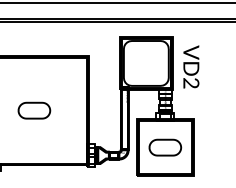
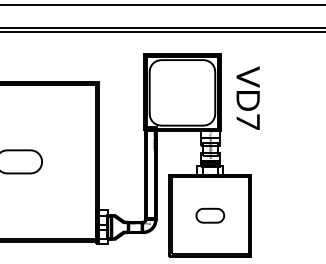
text: (191, 83) -> (248, 122), VD2 -> VD7
part: (165, 147) -> (210, 215), size x0.6

